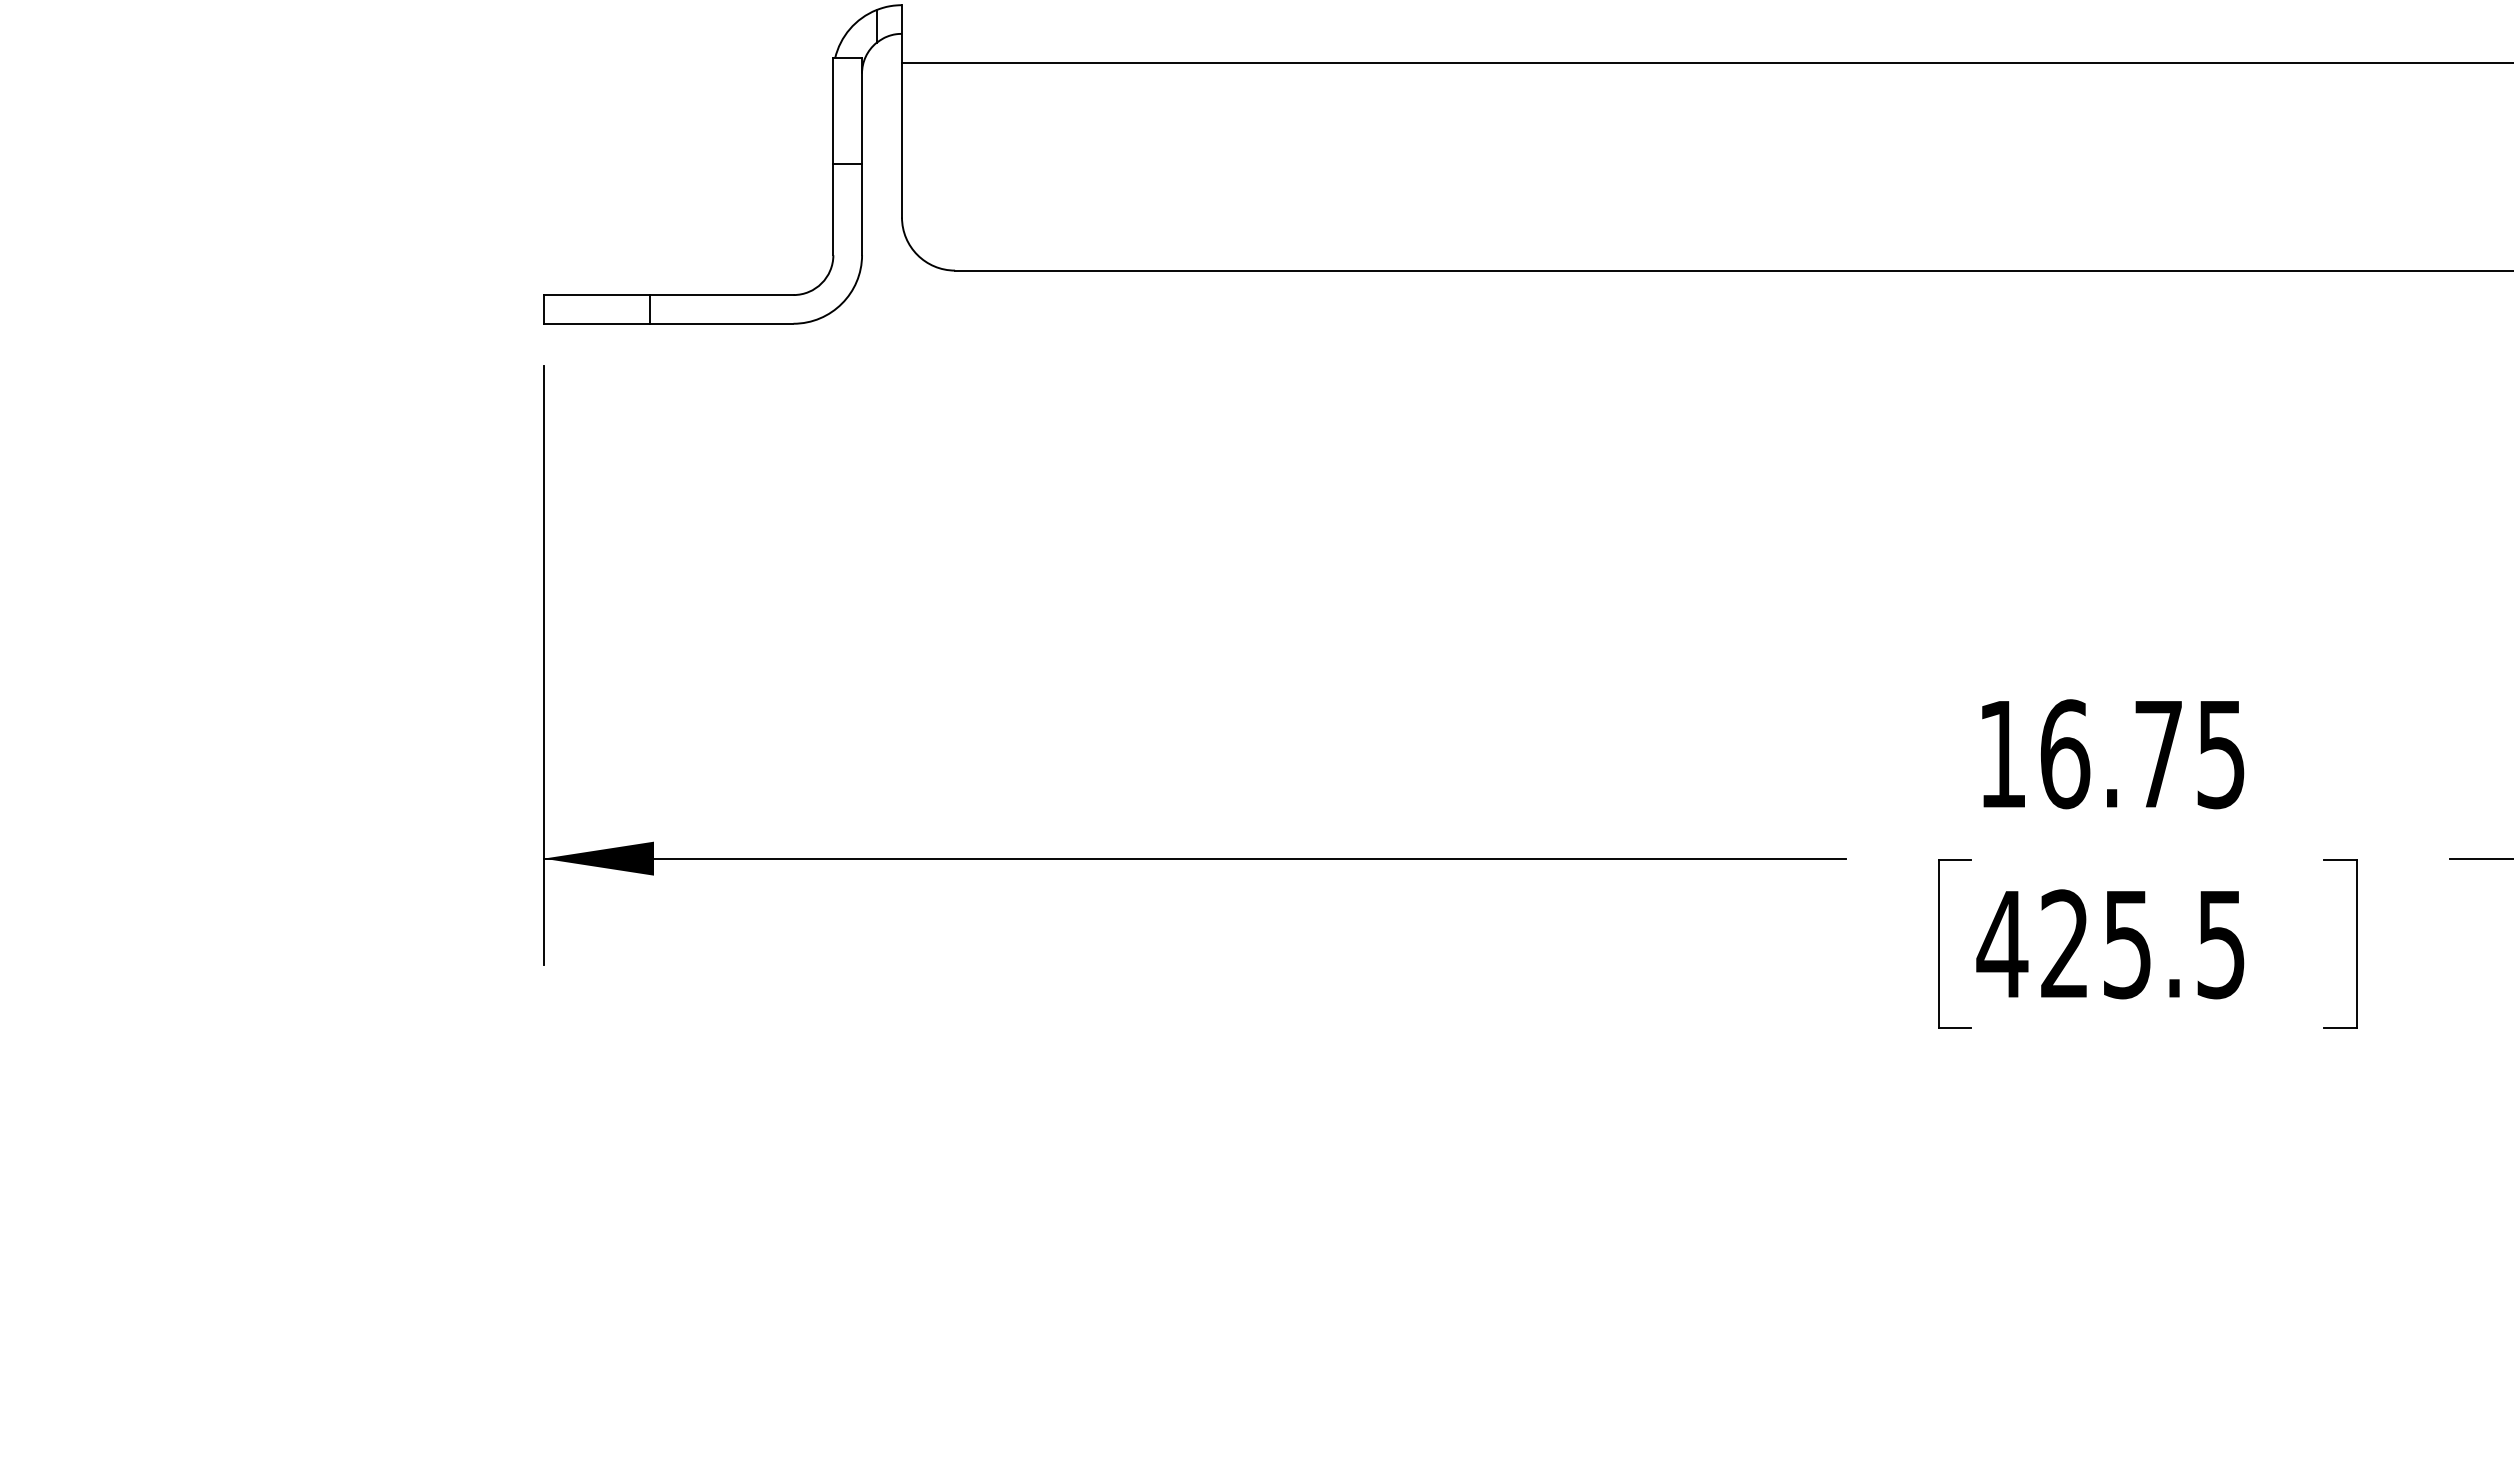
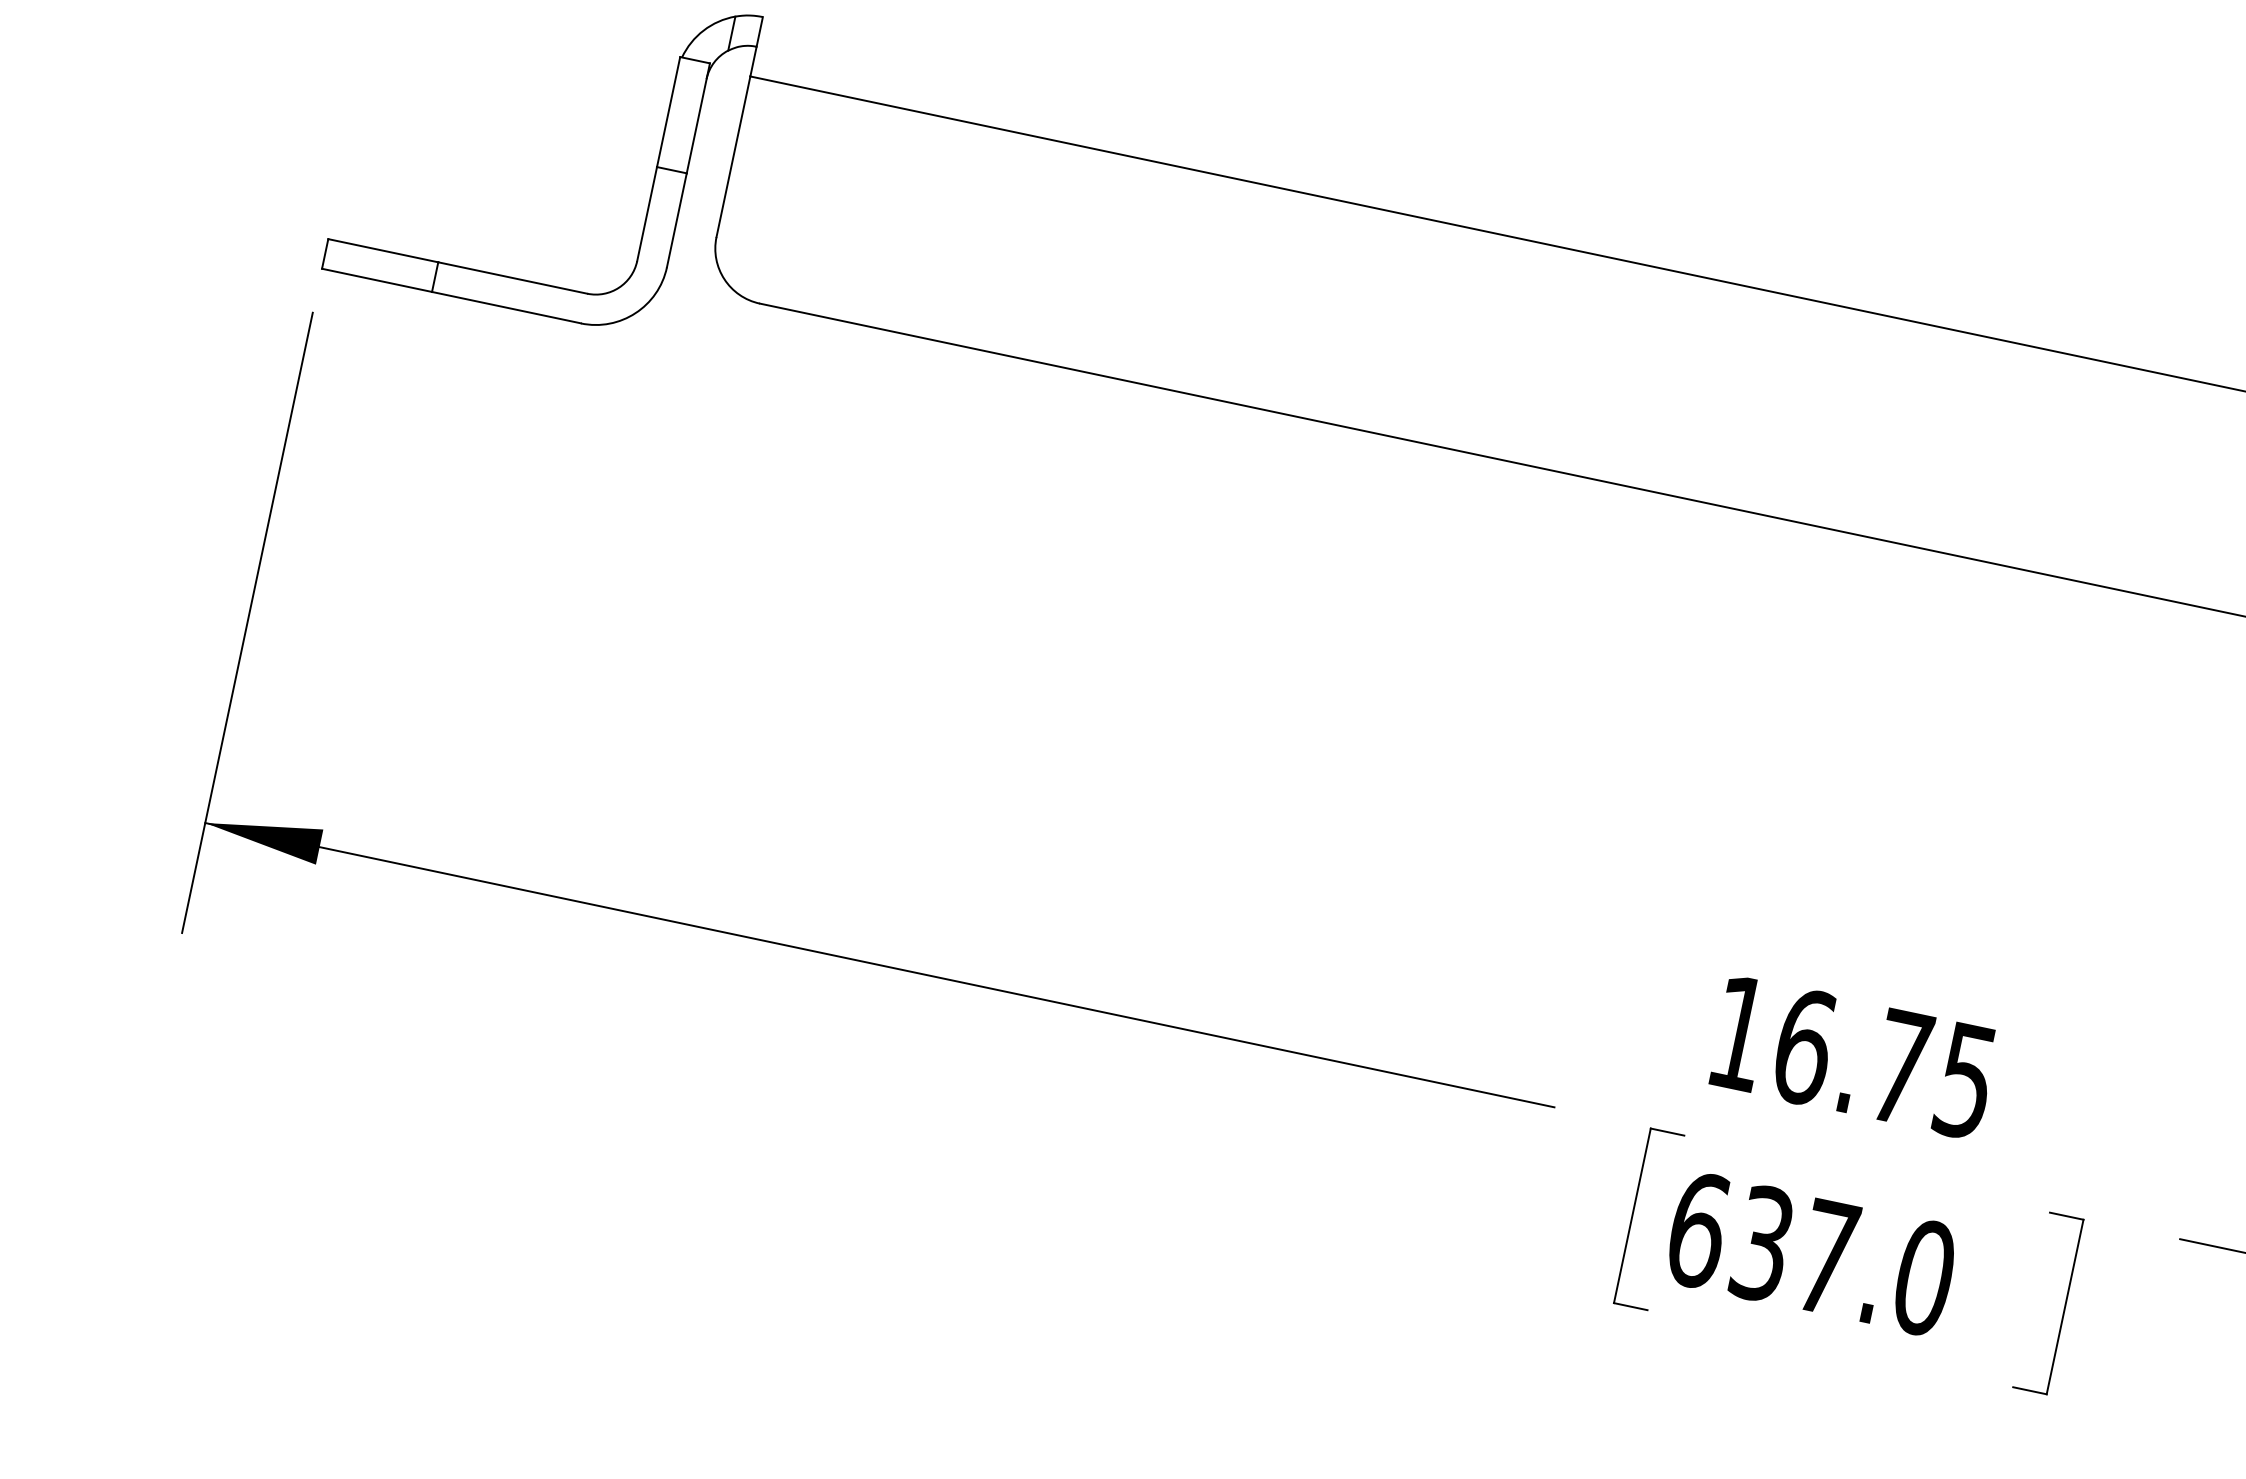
text: (2111, 944) -> (1810, 1254), 425.5 -> 637.0

